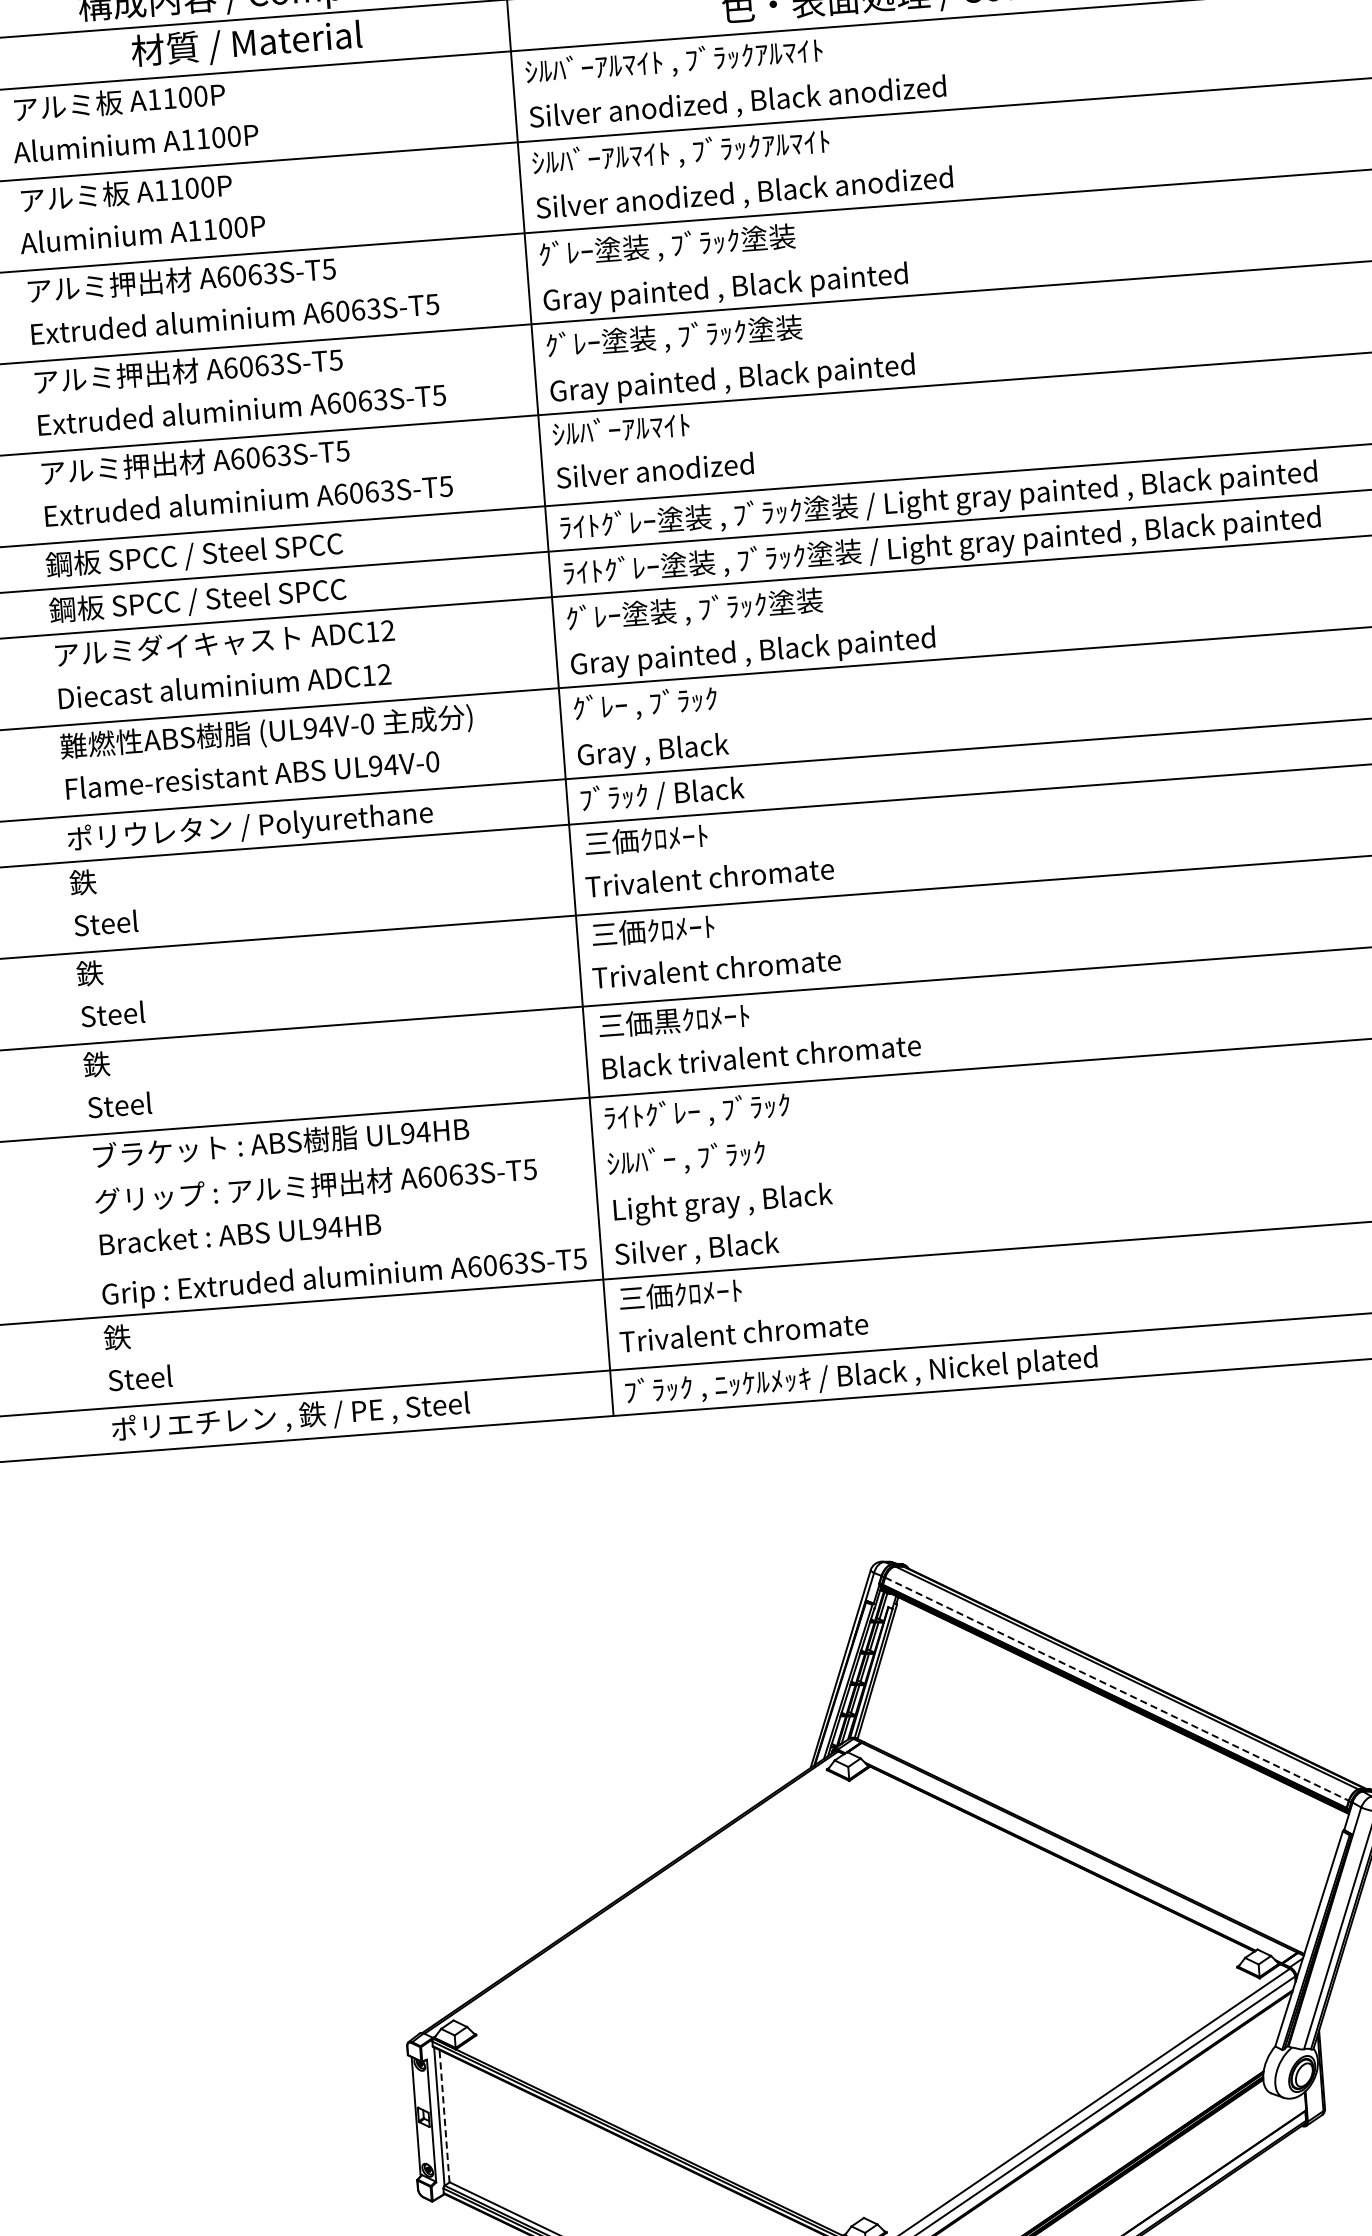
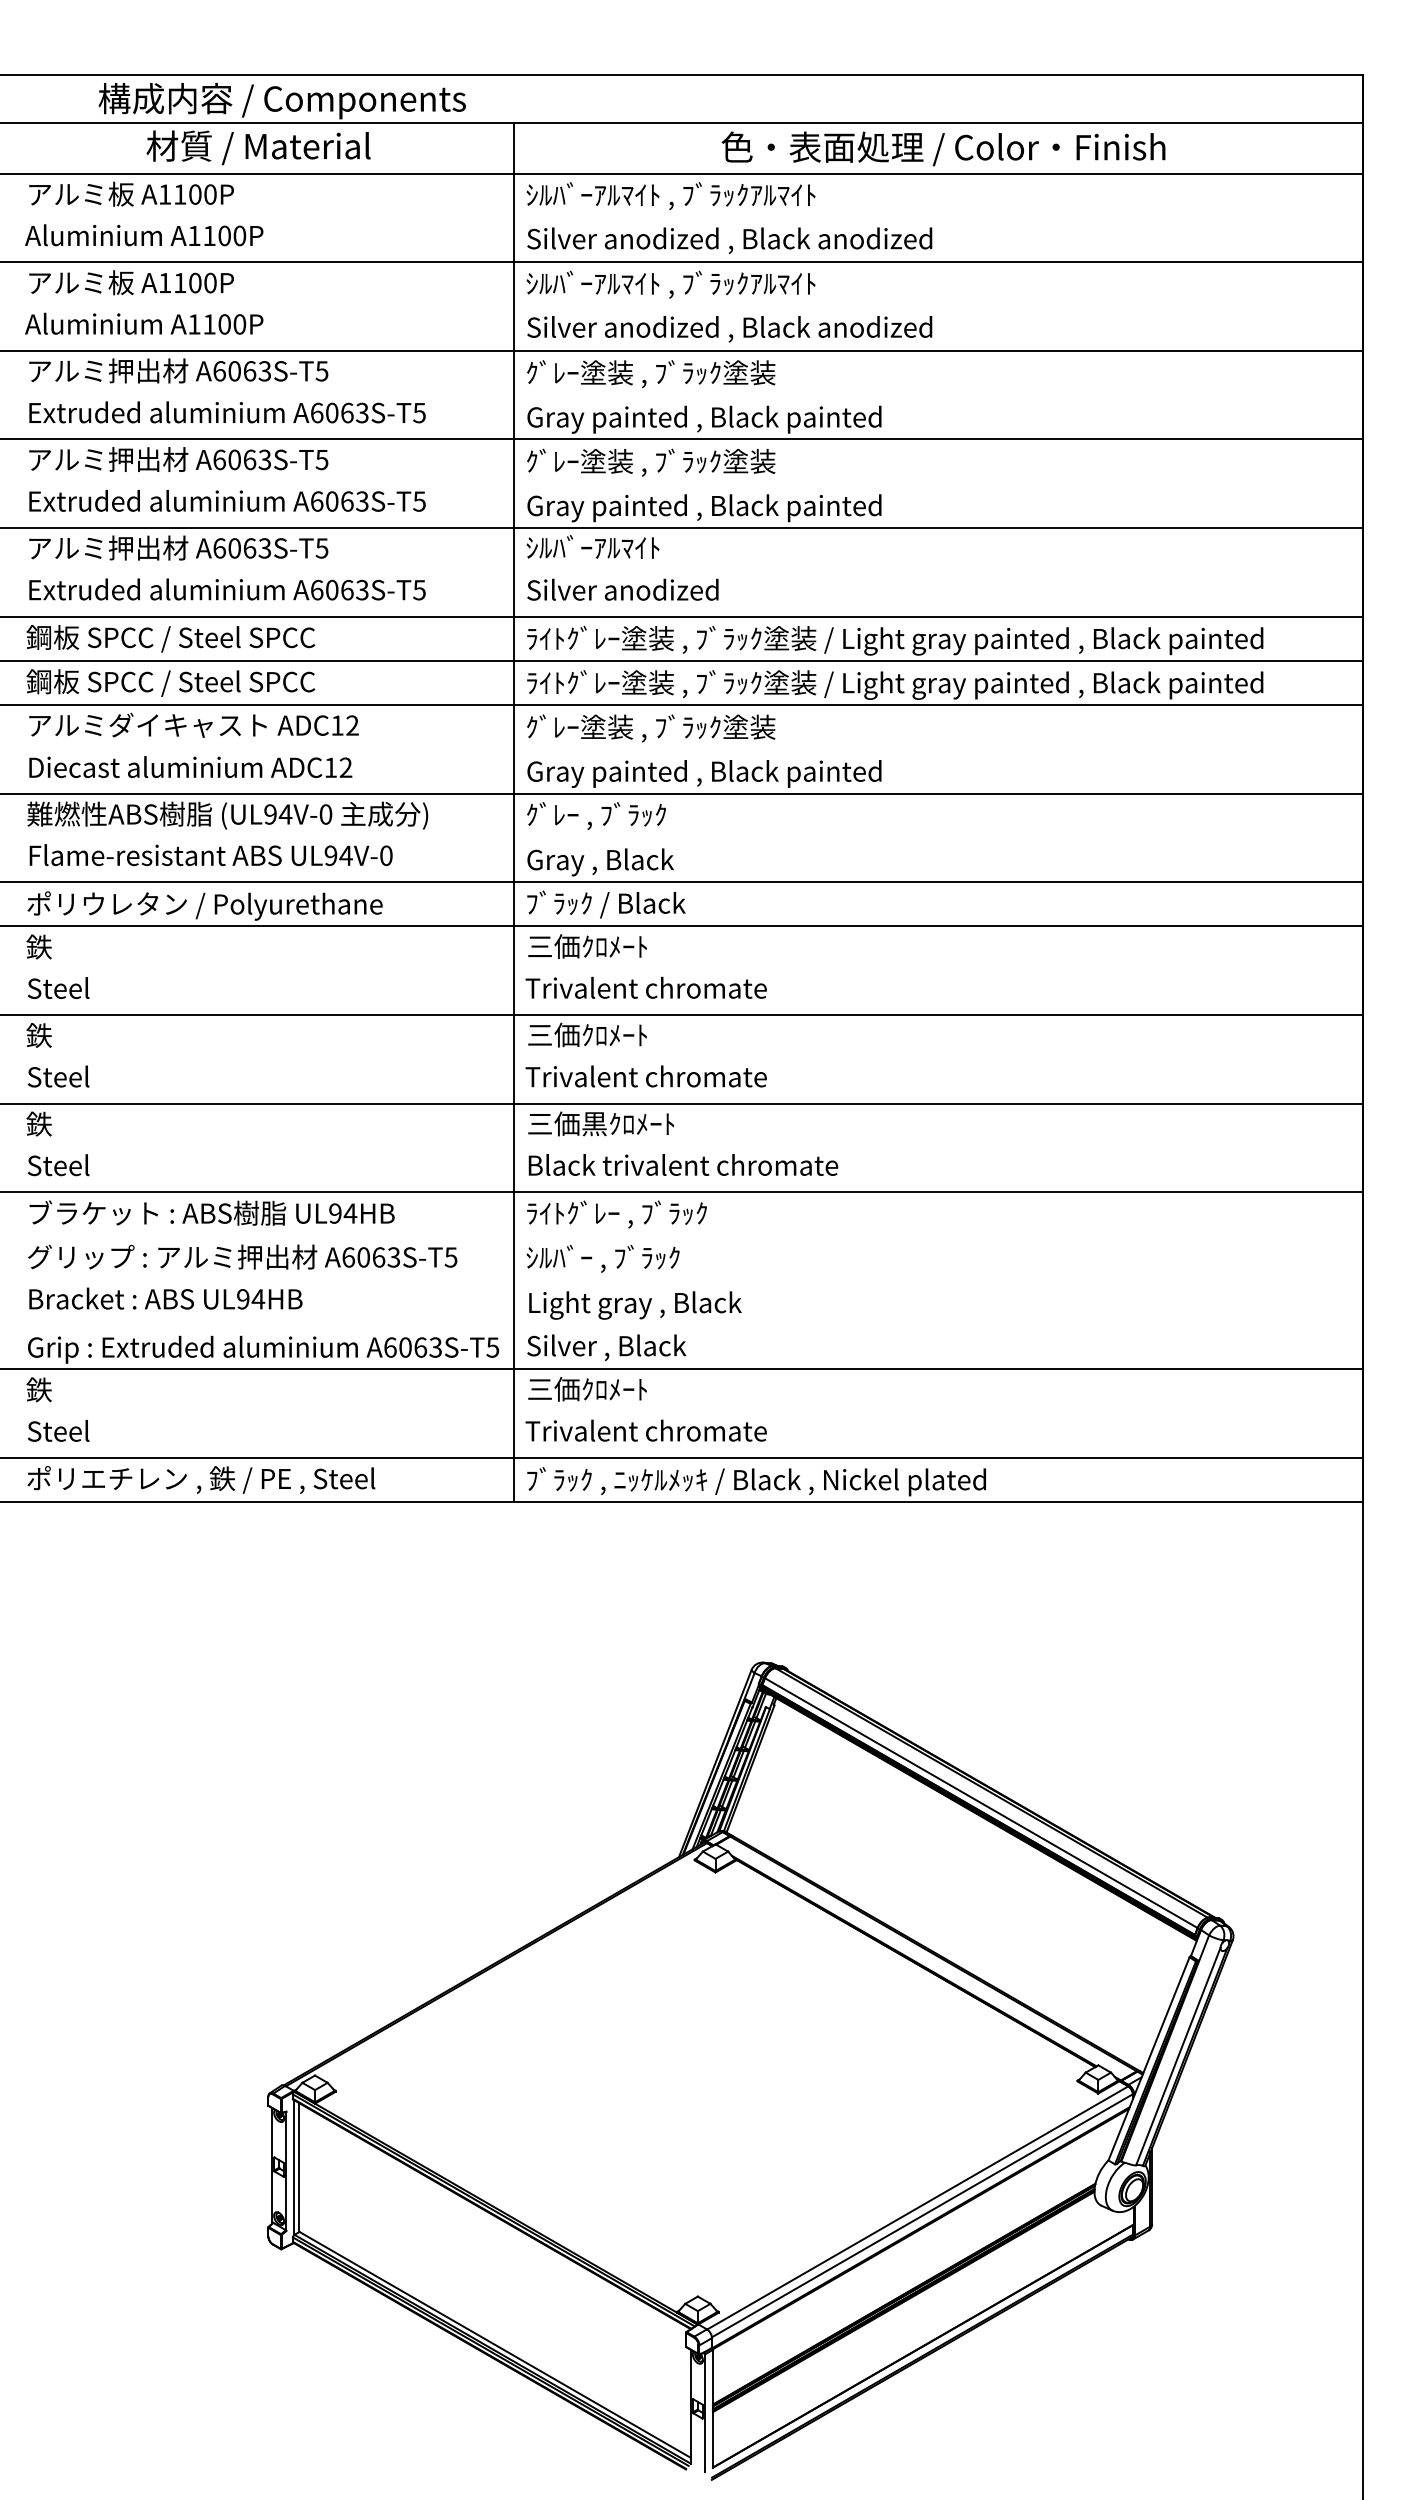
line: (1117, 1689) -> (981, 1803), dashed -> solid
line: (444, 2116) -> (299, 2167), dashed -> solid

